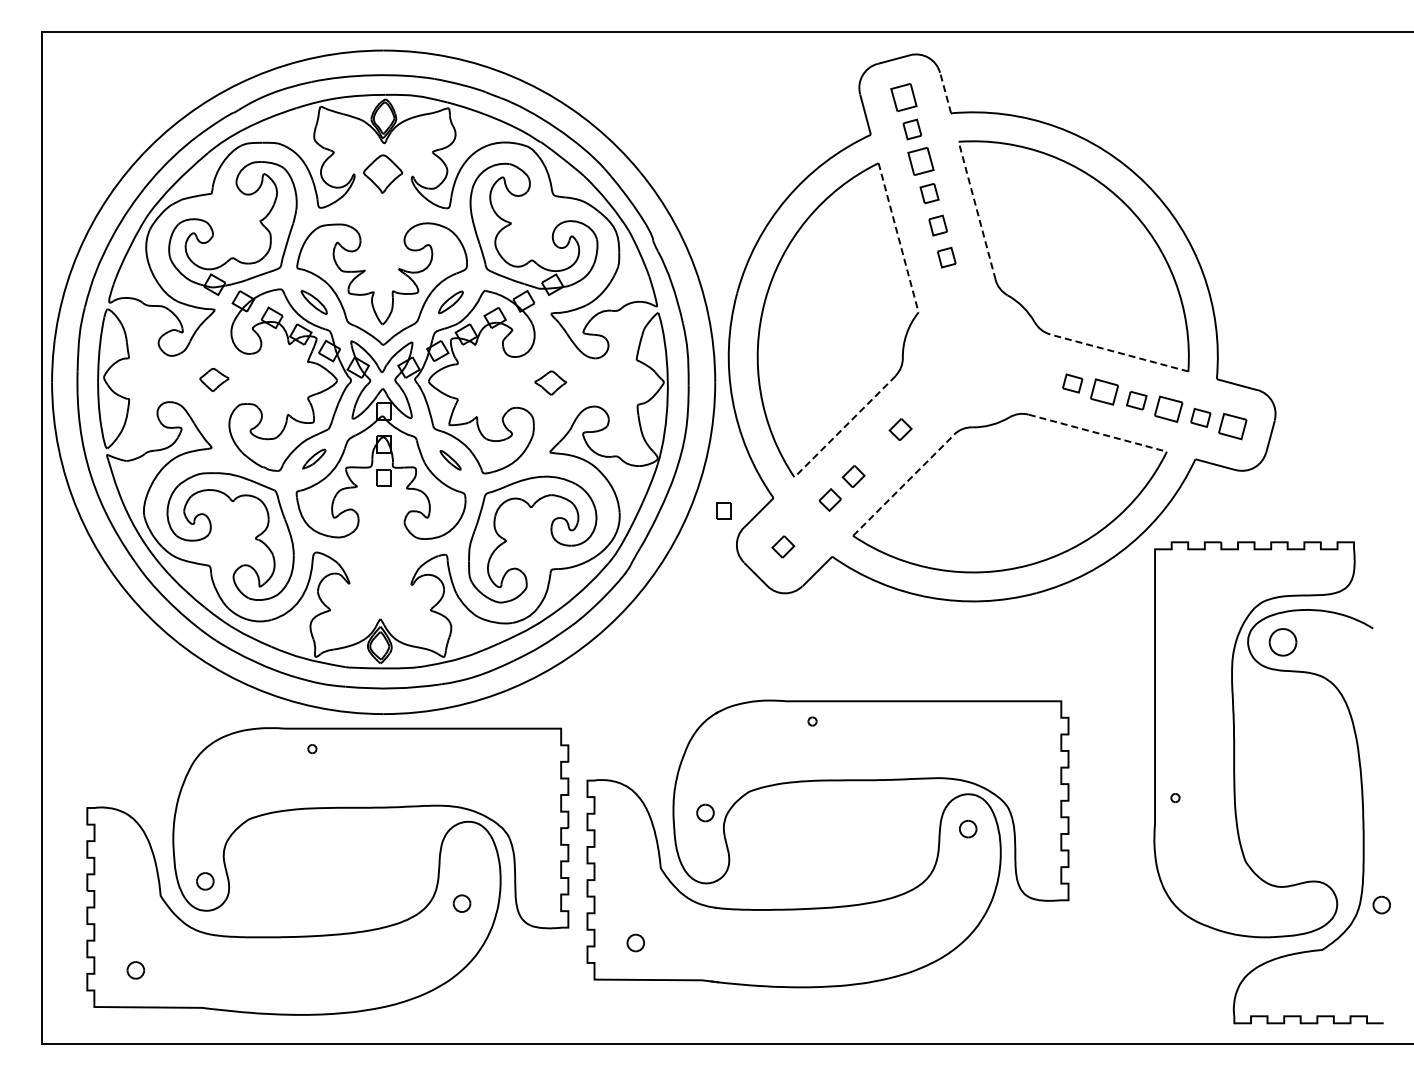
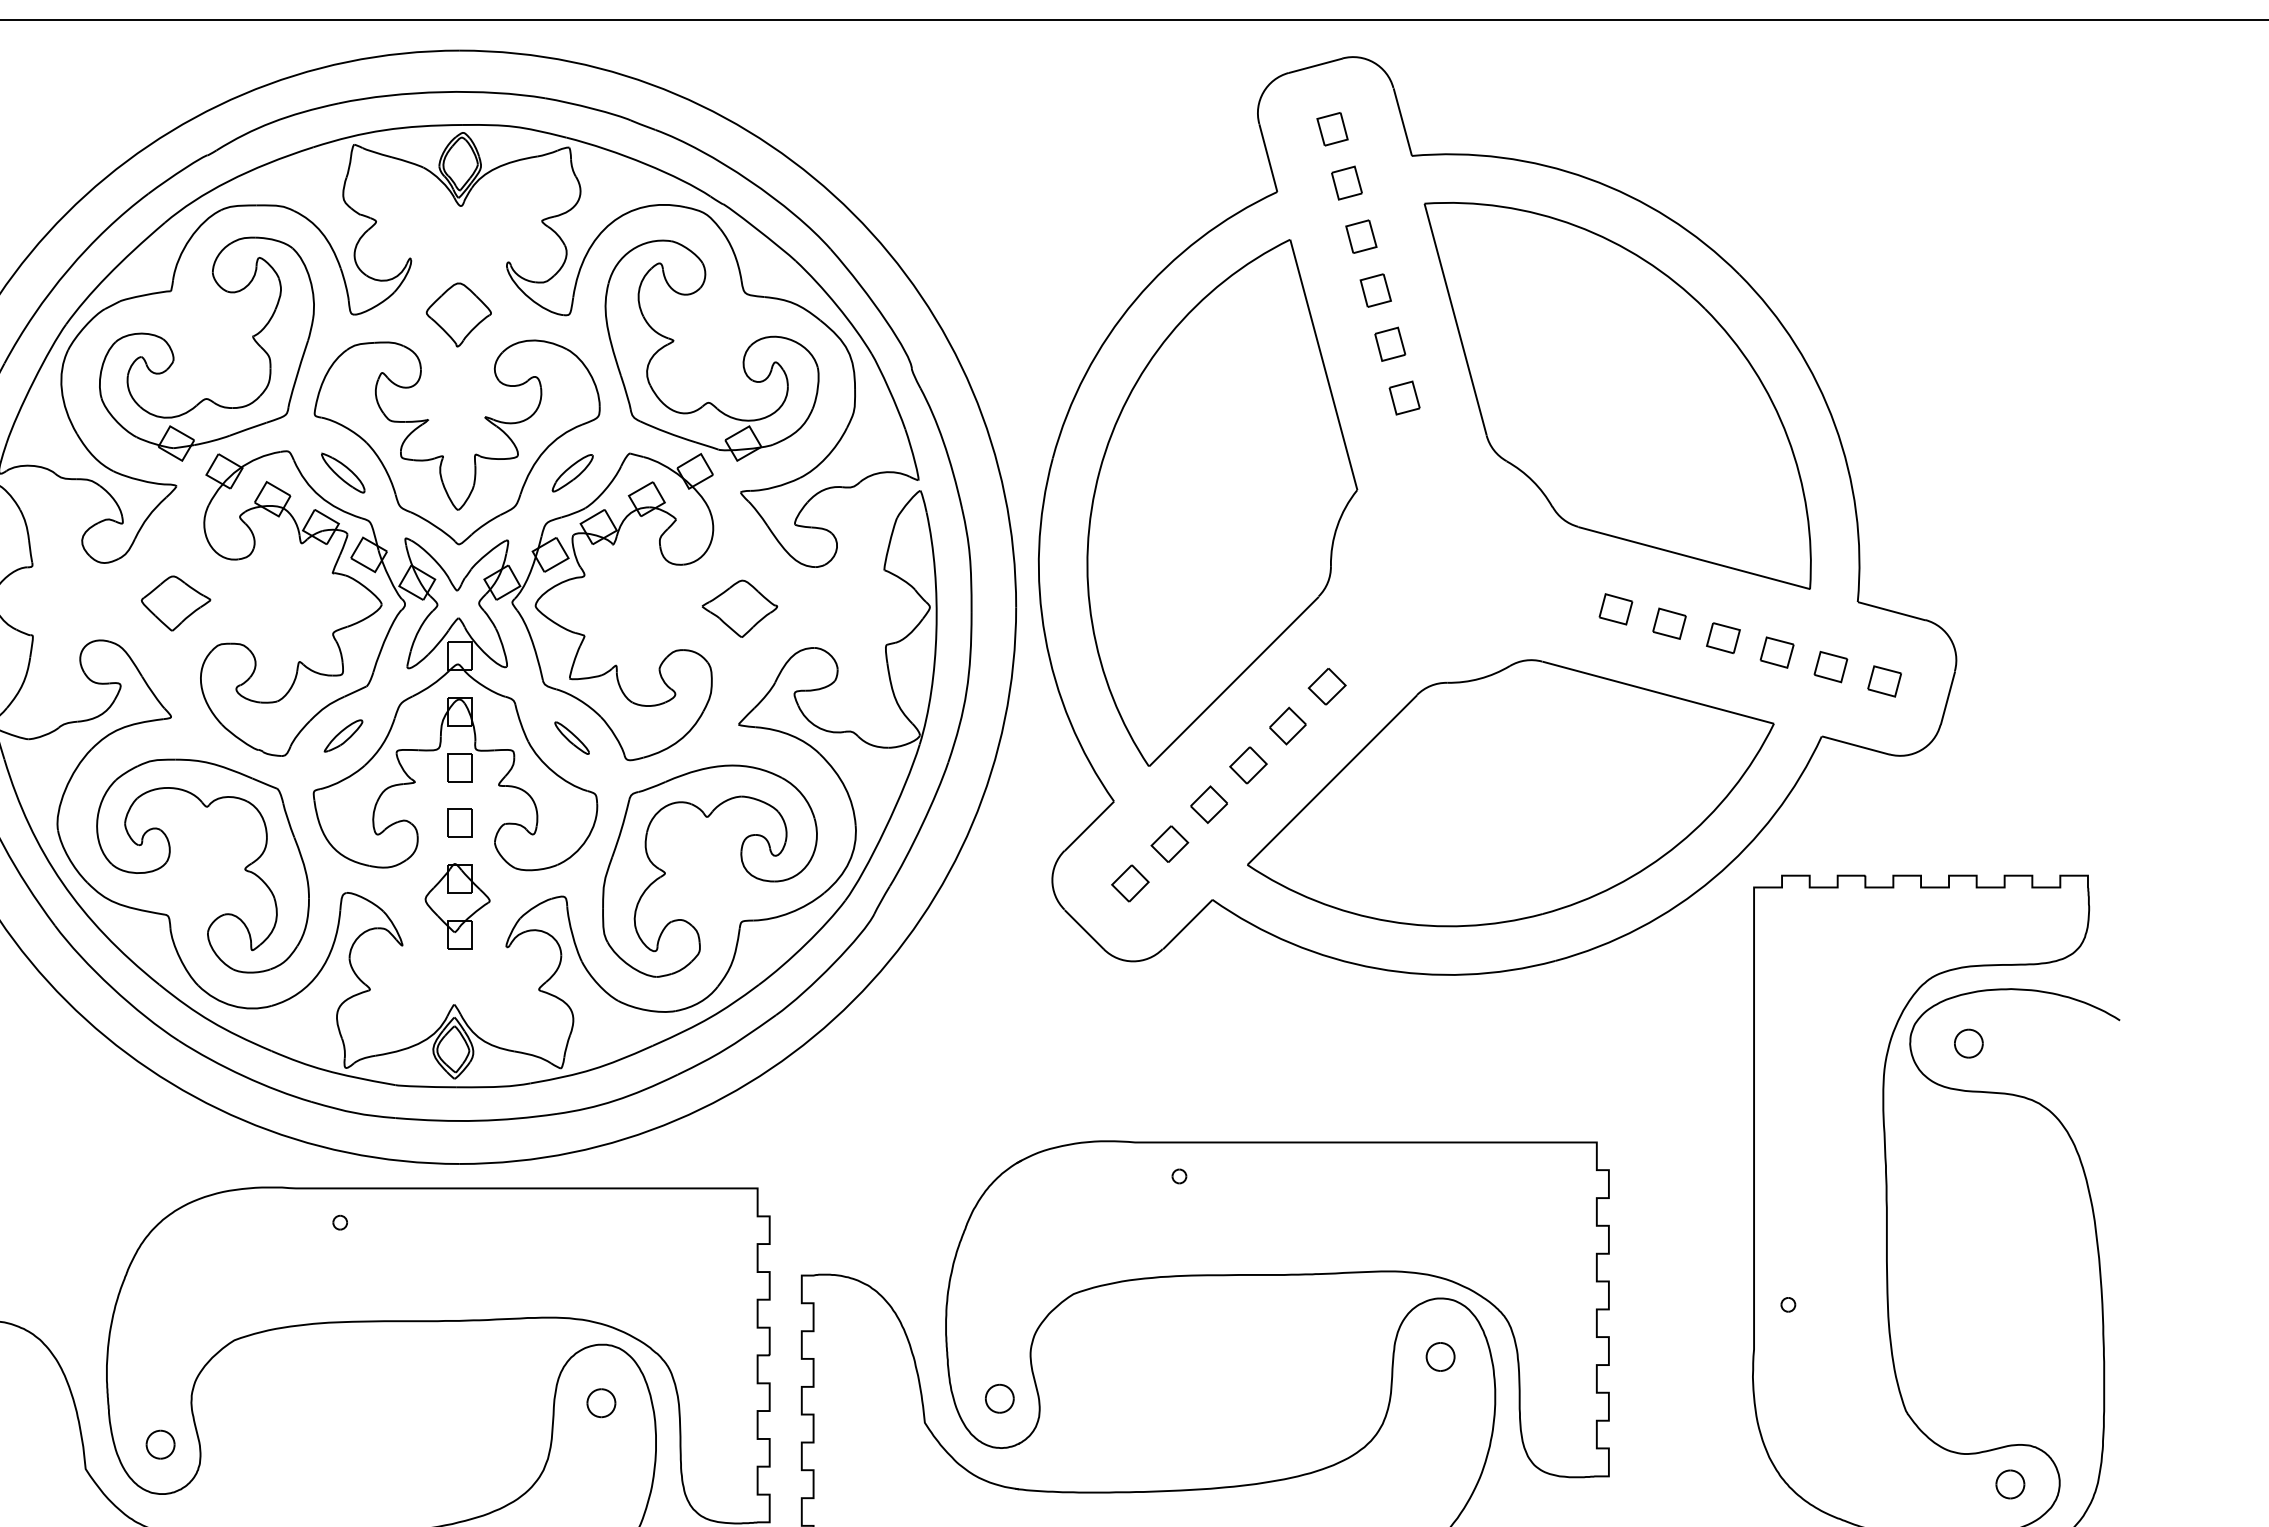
line: (945, 93) -> (1402, 122), dashed -> solid
part: (903, 96) -> (1332, 127), size x0.71
part: (920, 161) -> (1360, 236), size x0.71
part: (383, 173) -> (459, 313), moved
line: (977, 210) -> (1456, 318), dashed -> solid
line: (898, 238) -> (1323, 365), dashed -> solid
line: (1119, 353) -> (1694, 558), dashed -> solid
part: (214, 379) -> (175, 602), size x1.43
part: (550, 382) -> (739, 607), size x1.43
part: (1104, 392) -> (1669, 624), size x0.71
part: (1168, 409) -> (1776, 652), size x0.71
part: (1232, 426) -> (1884, 681), size x0.71
line: (844, 427) -> (1233, 683), dashed -> solid
line: (1098, 433) -> (1659, 693), dashed -> solid
part: (877, 453) -> (1288, 726), added
line: (904, 484) -> (1333, 778), dashed -> solid
part: (723, 510) -> (459, 822), moved
part: (806, 523) -> (1169, 844), added
part: (382, 560) -> (457, 906), added
part: (1282, 642) -> (1967, 1043), size x0.62
part: (705, 812) -> (999, 1397), moved
part: (461, 903) -> (600, 1402), moved
part: (1381, 904) -> (2009, 1483), moved

